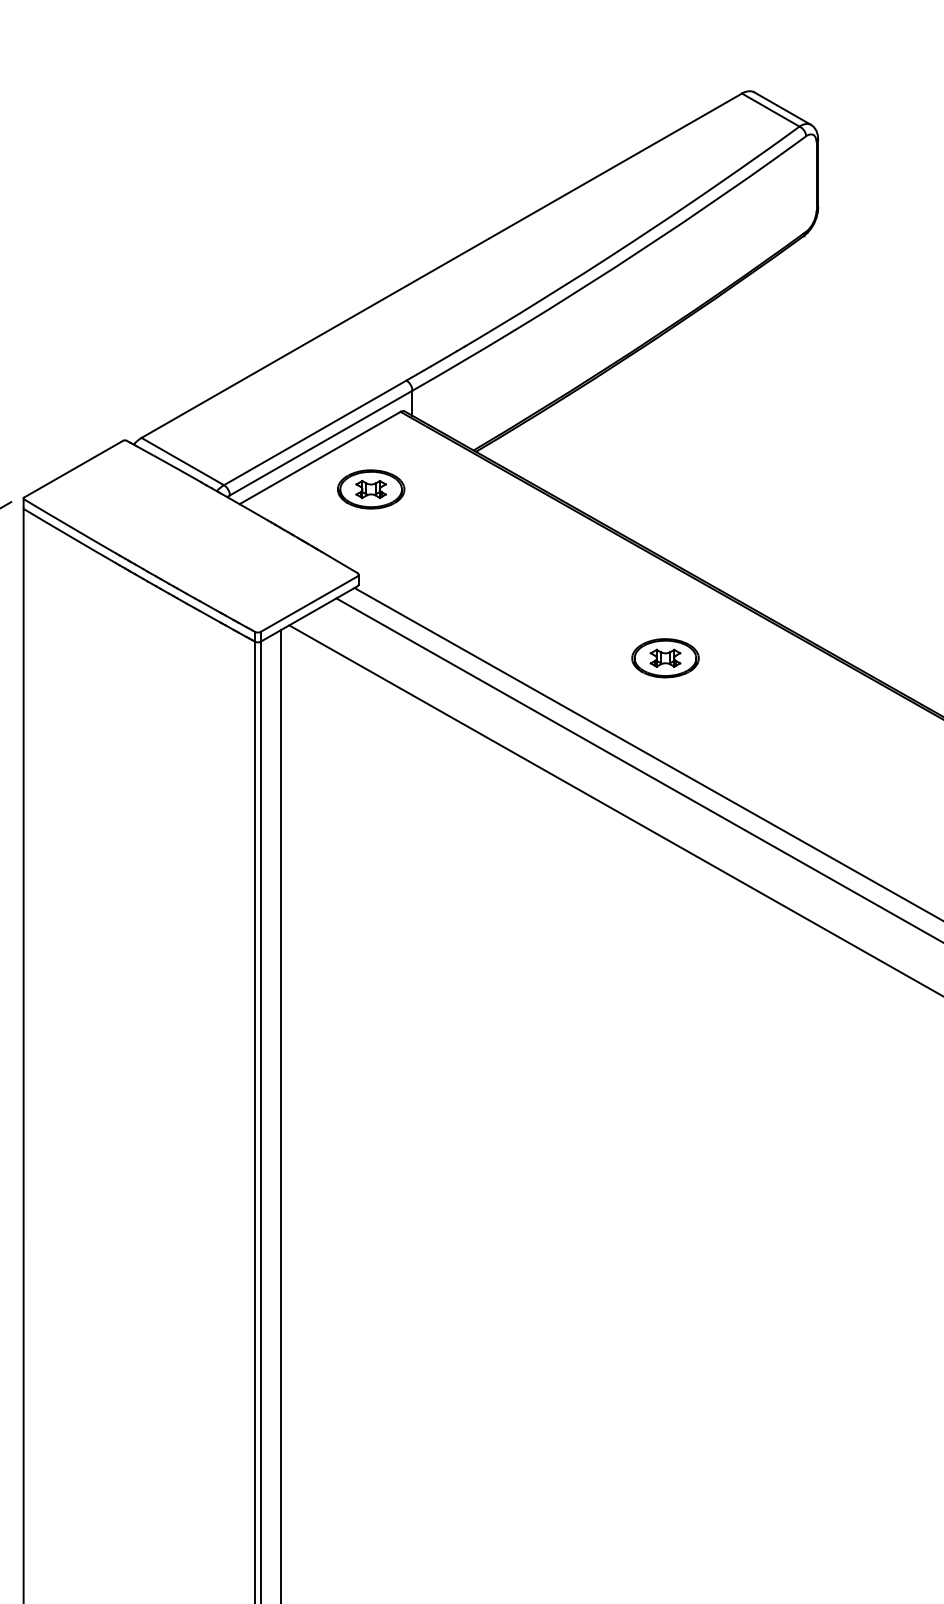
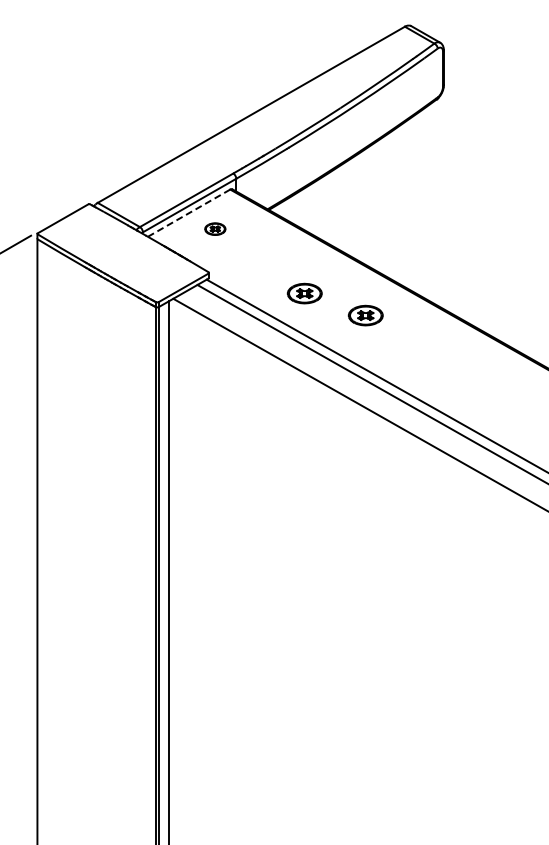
line: (318, 458) -> (188, 213), solid -> dashed
part: (371, 487) -> (215, 228), size x0.6
part: (545, 615) -> (304, 293), added

